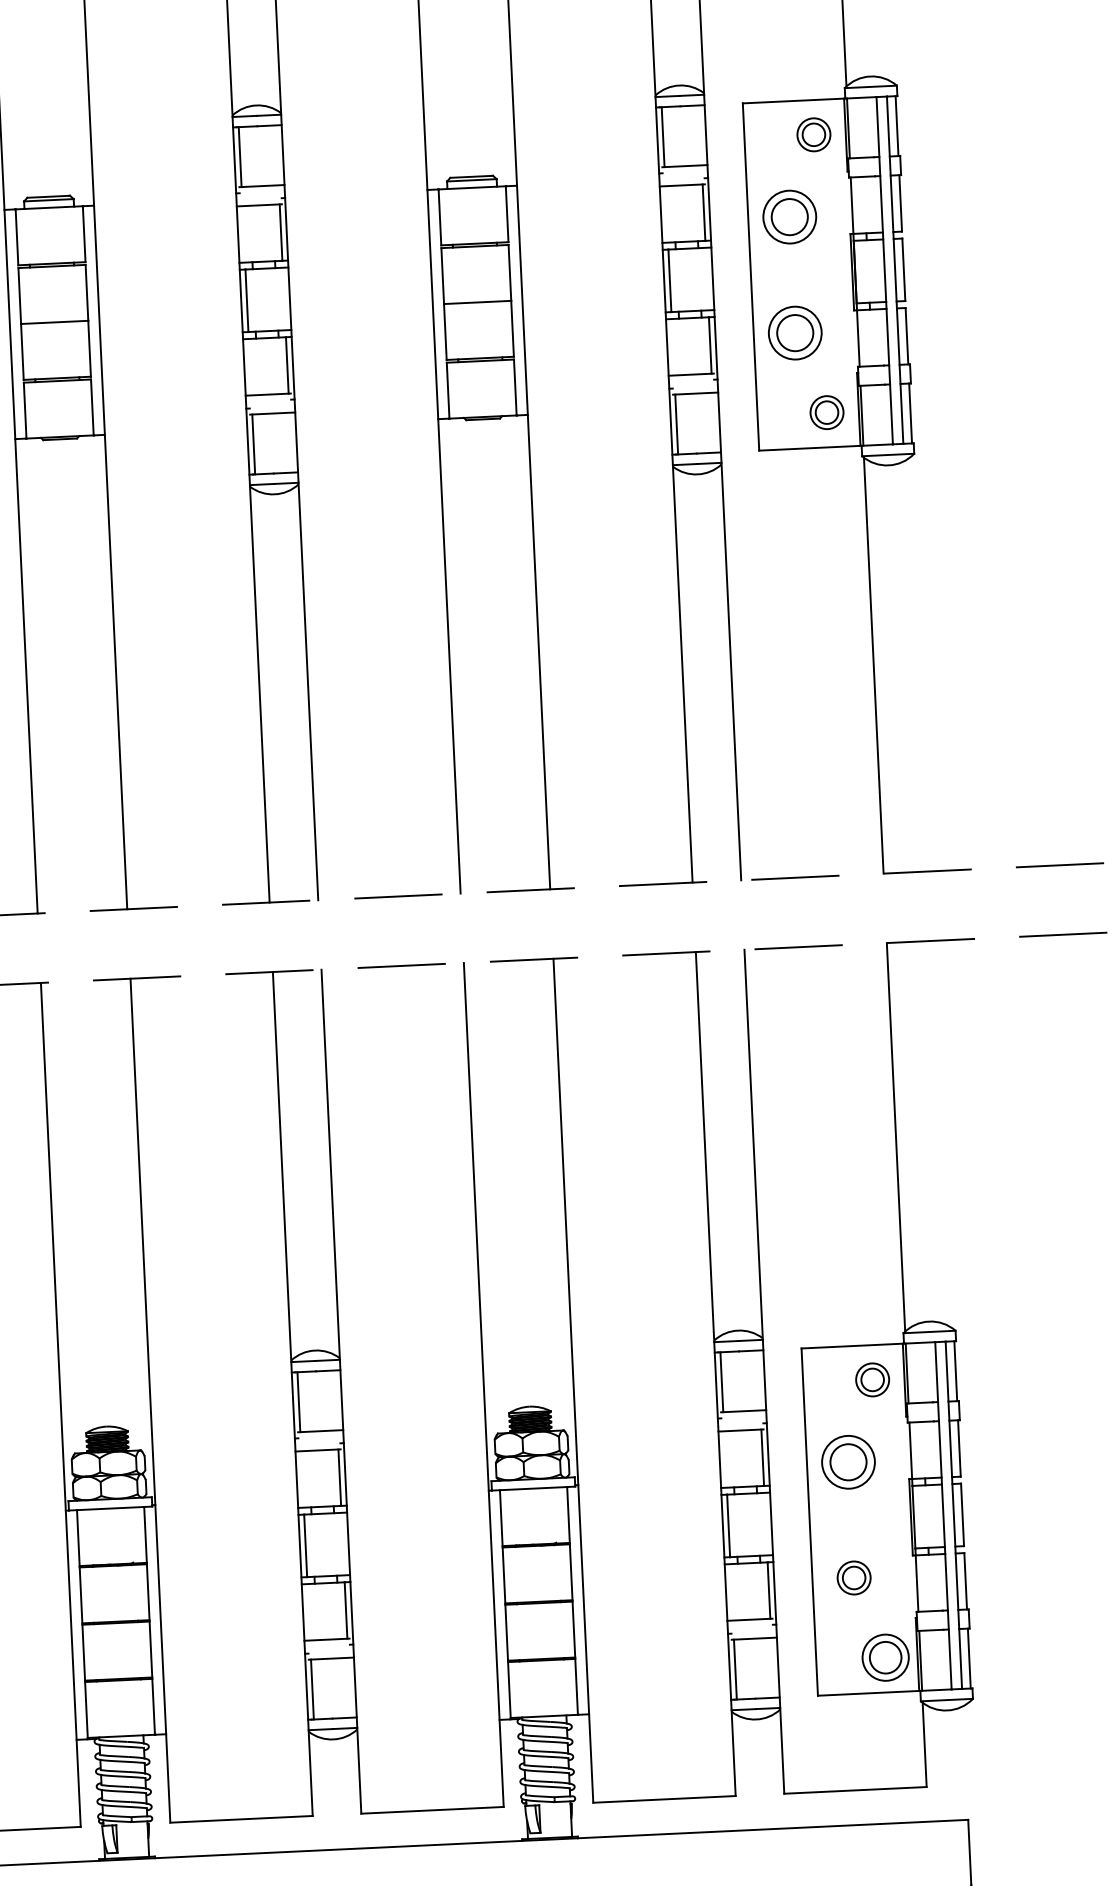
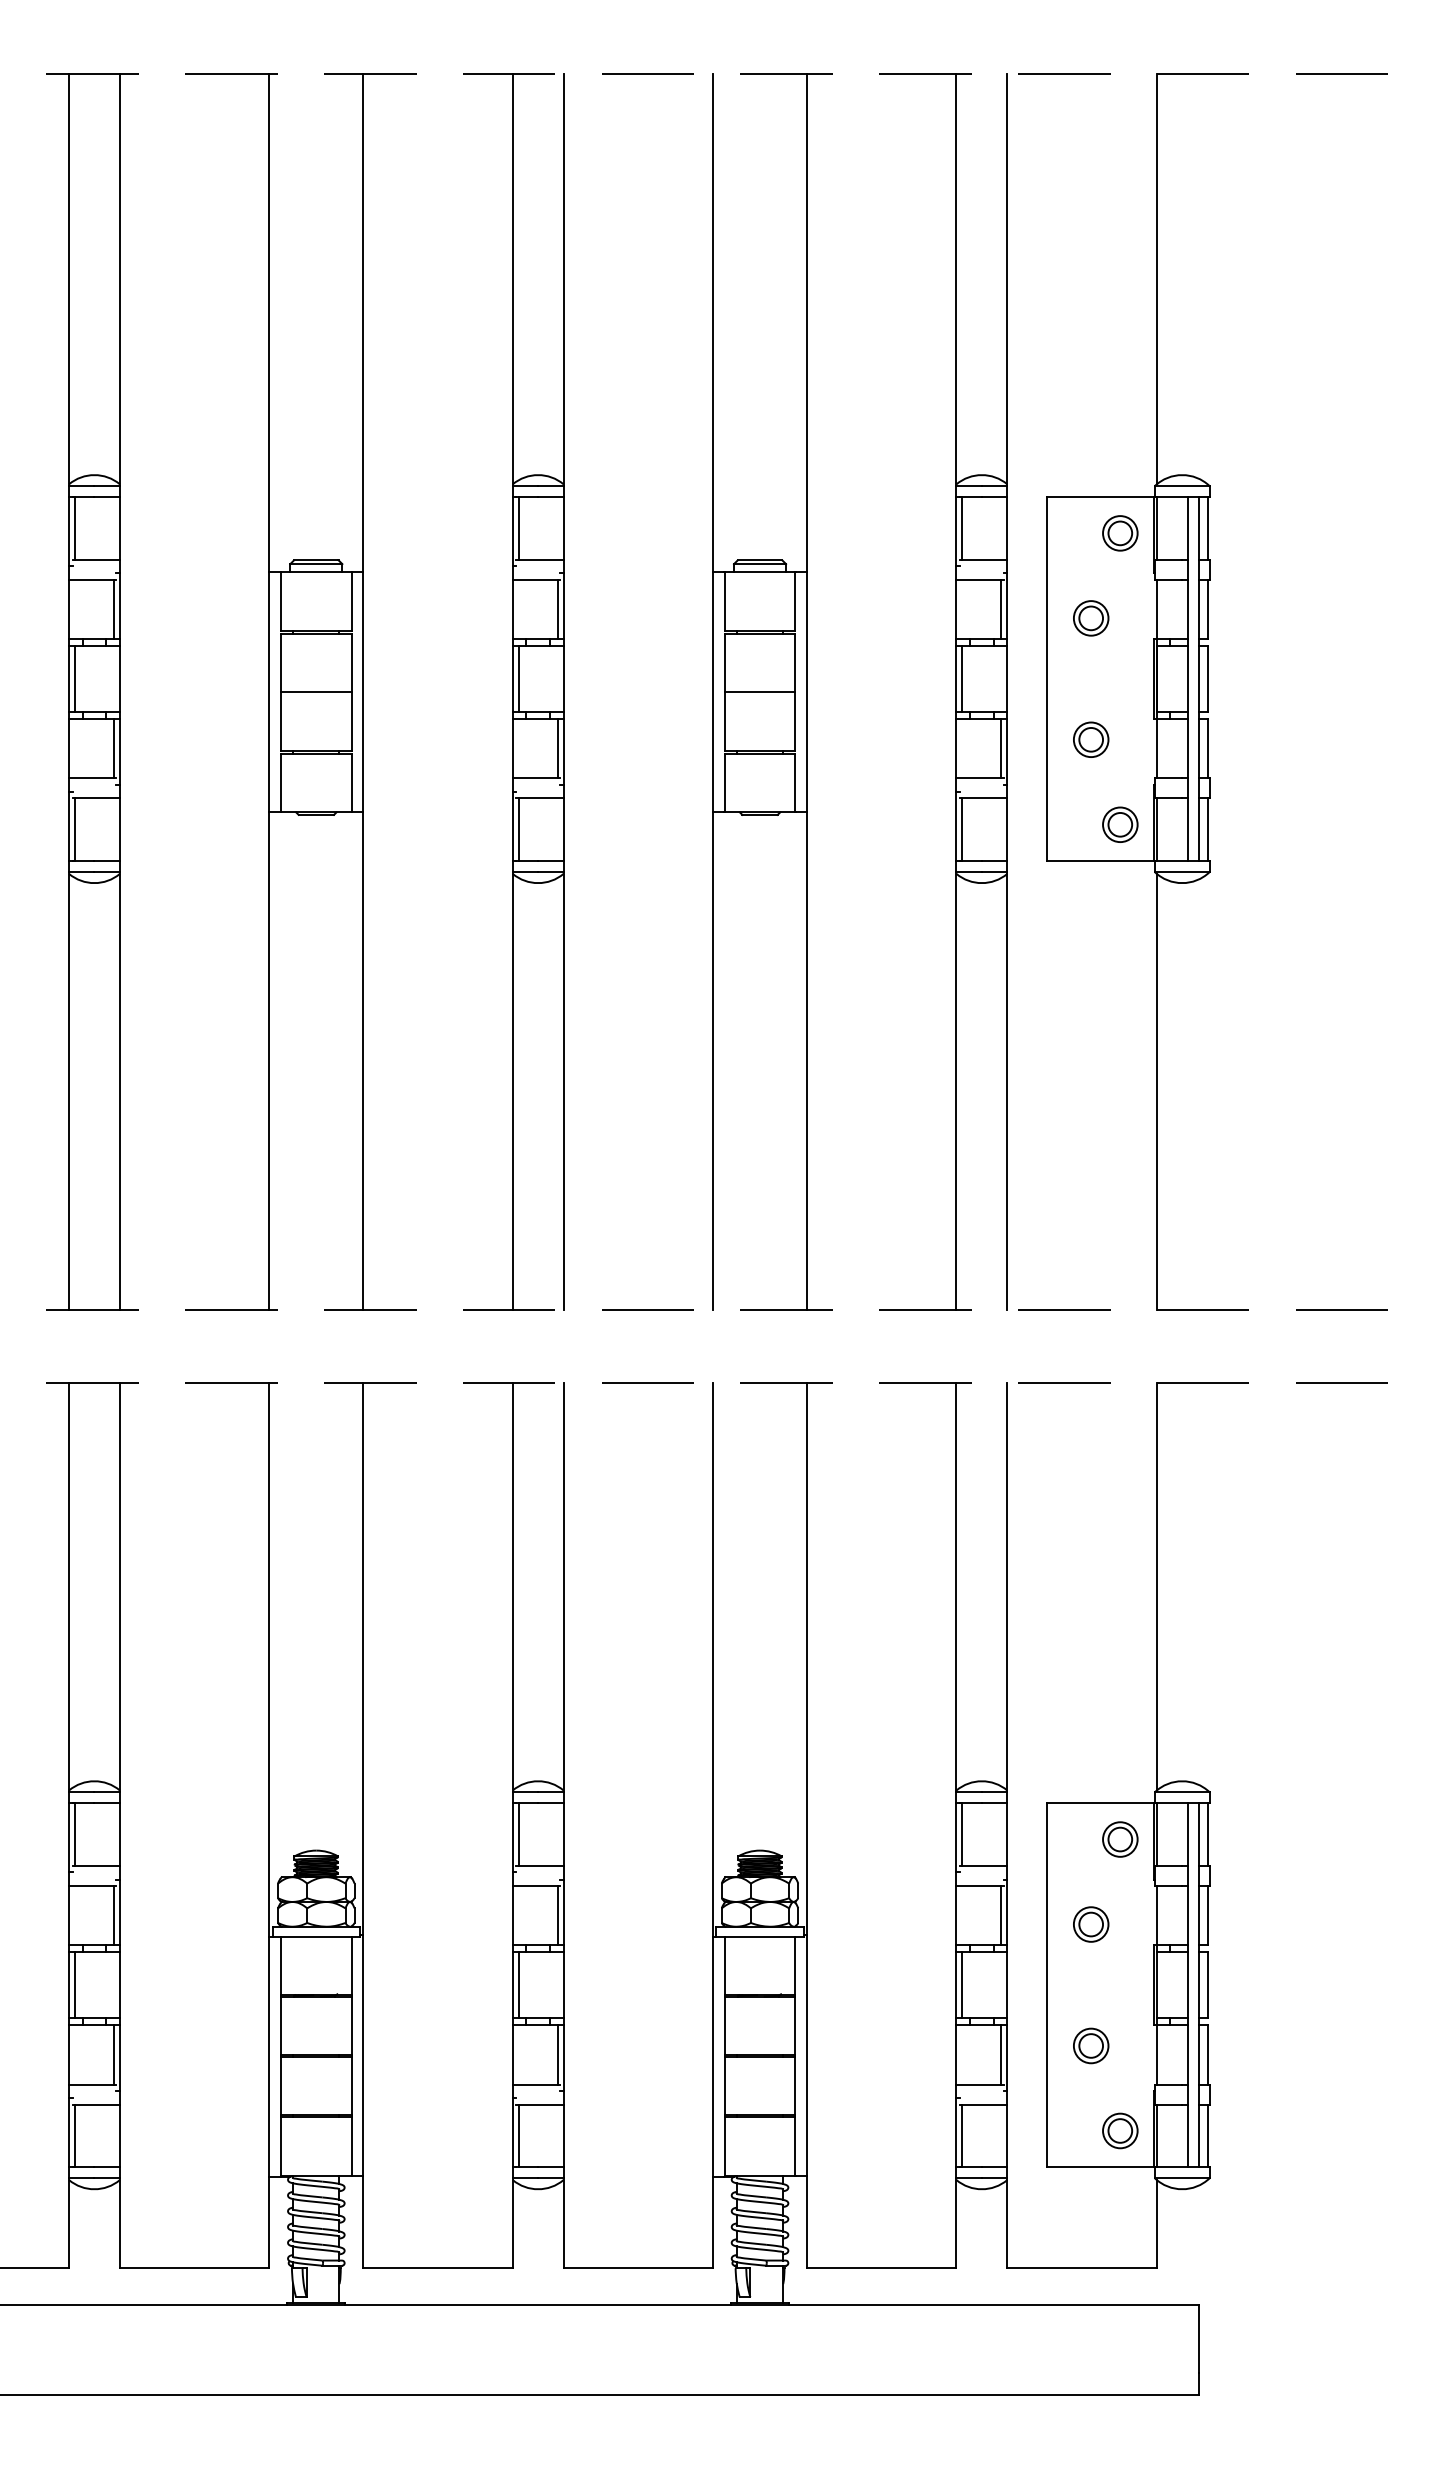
part: (790, 217) -> (1091, 618), size x0.62
part: (795, 332) -> (1091, 739), size x0.62
part: (848, 1462) -> (1091, 1924), size x0.62
part: (885, 1657) -> (1120, 2130), size x0.71

